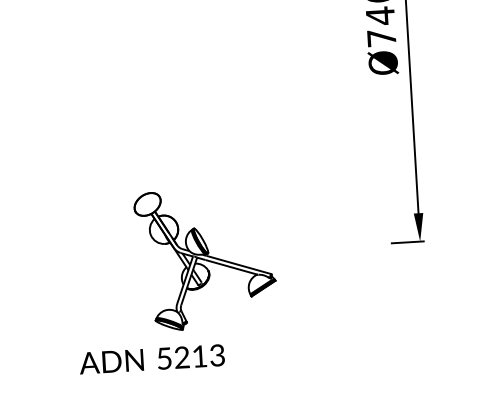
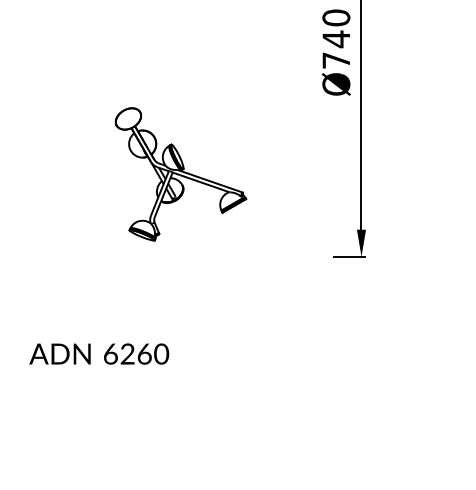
part: (205, 259) -> (180, 174), moved
text: (191, 356) -> (136, 353), 5213 -> 6260

